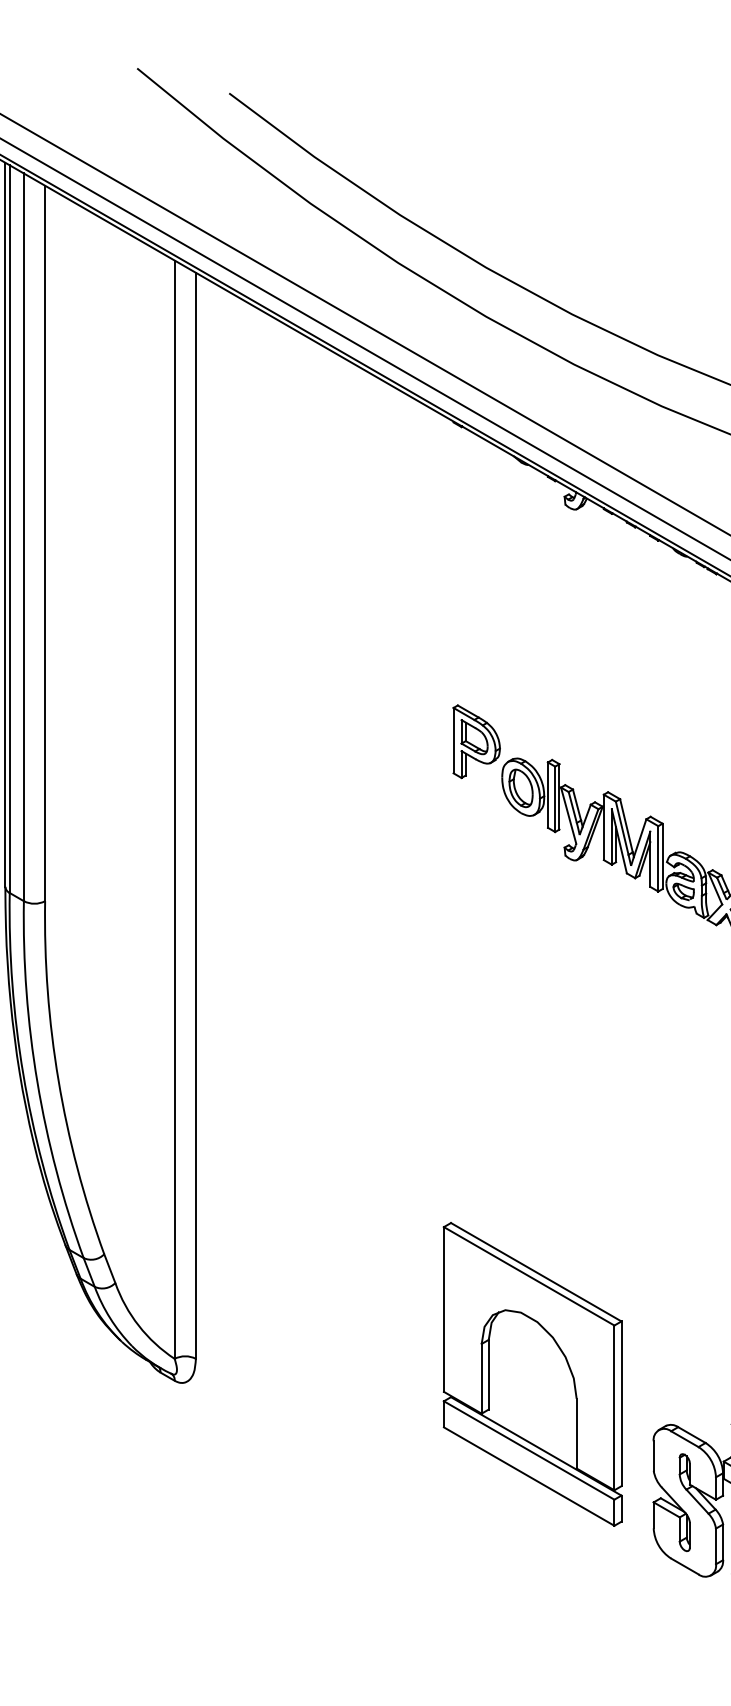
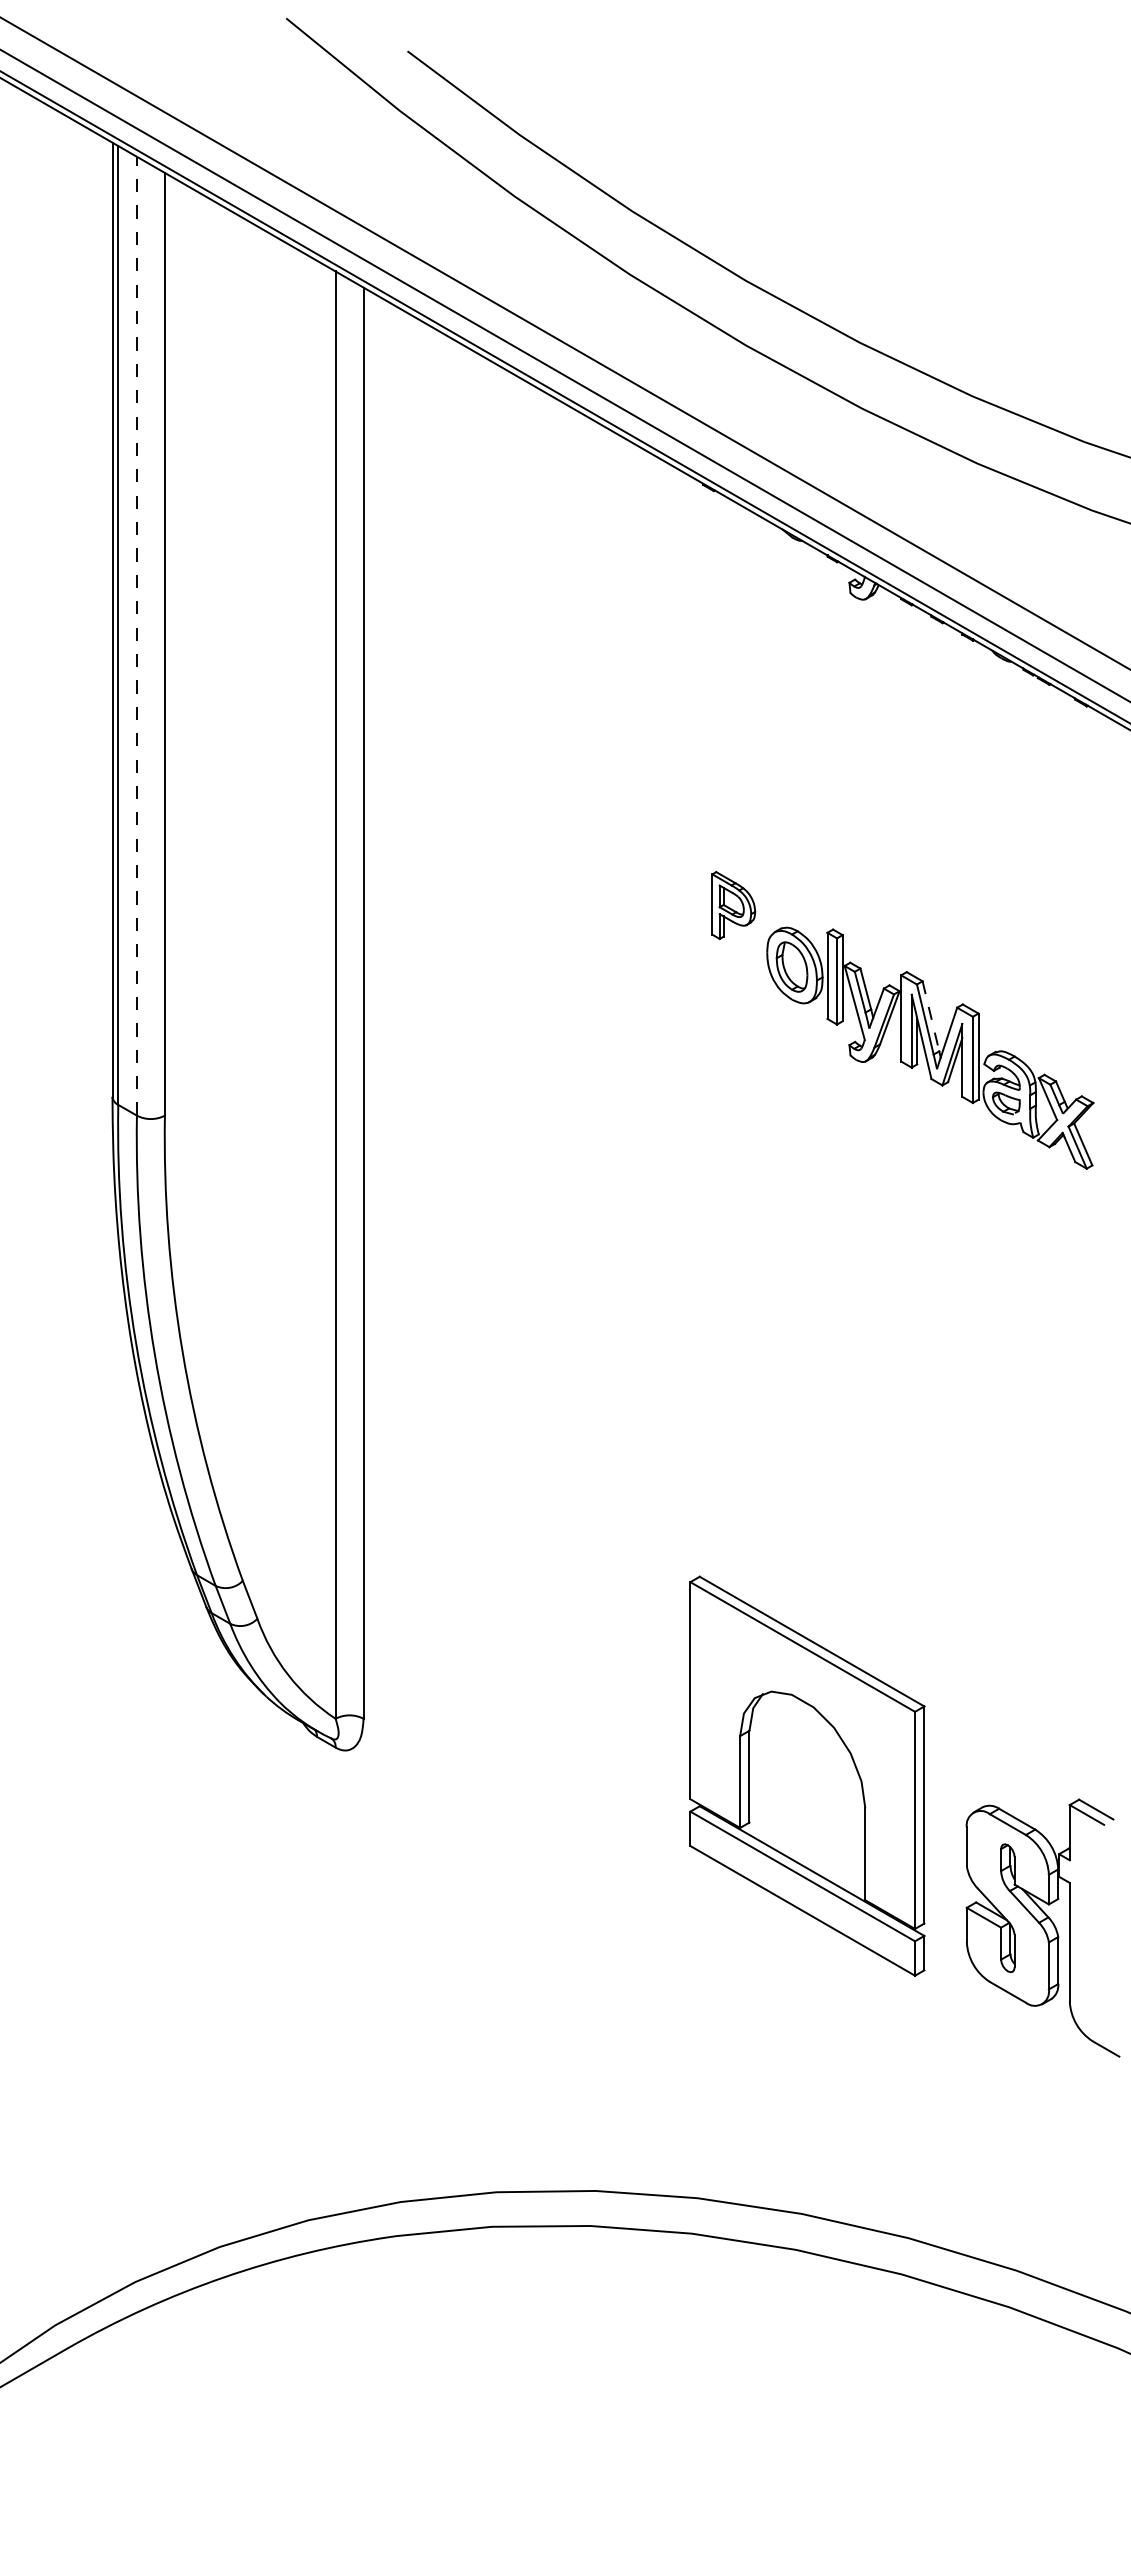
line: (23, 536) -> (136, 635), solid -> dashed
part: (476, 741) -> (733, 905), size x0.7
line: (626, 825) -> (931, 1016), solid -> dashed
part: (532, 1373) -> (807, 1775), moved

